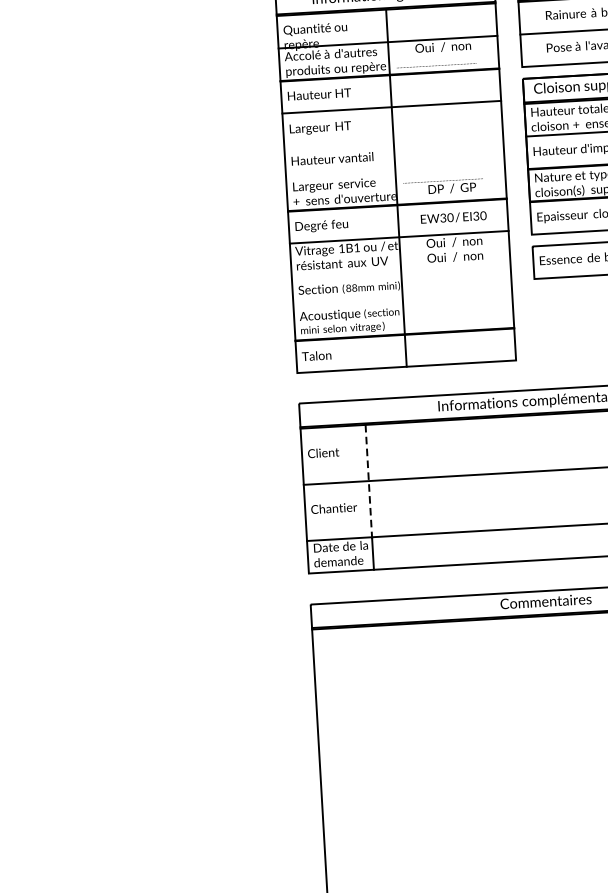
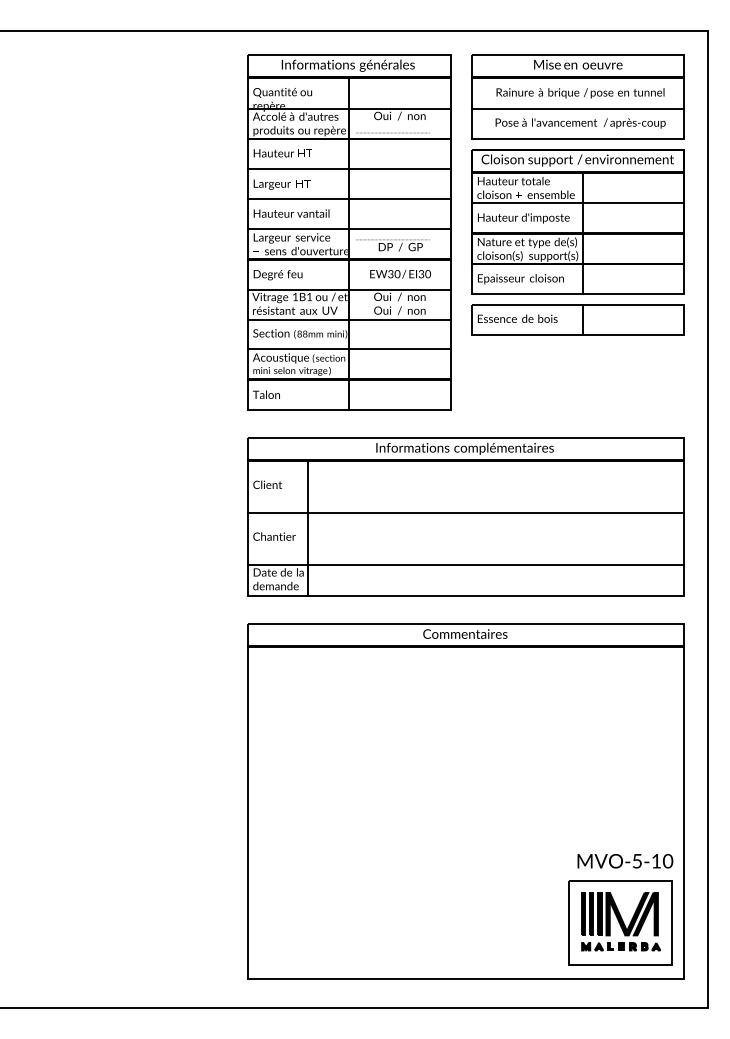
line: (392, 140) -> (348, 199), added
line: (394, 172) -> (348, 229), added
line: (400, 269) -> (348, 319), added
line: (402, 301) -> (348, 349), added
line: (369, 483) -> (308, 515), dashed -> solid

